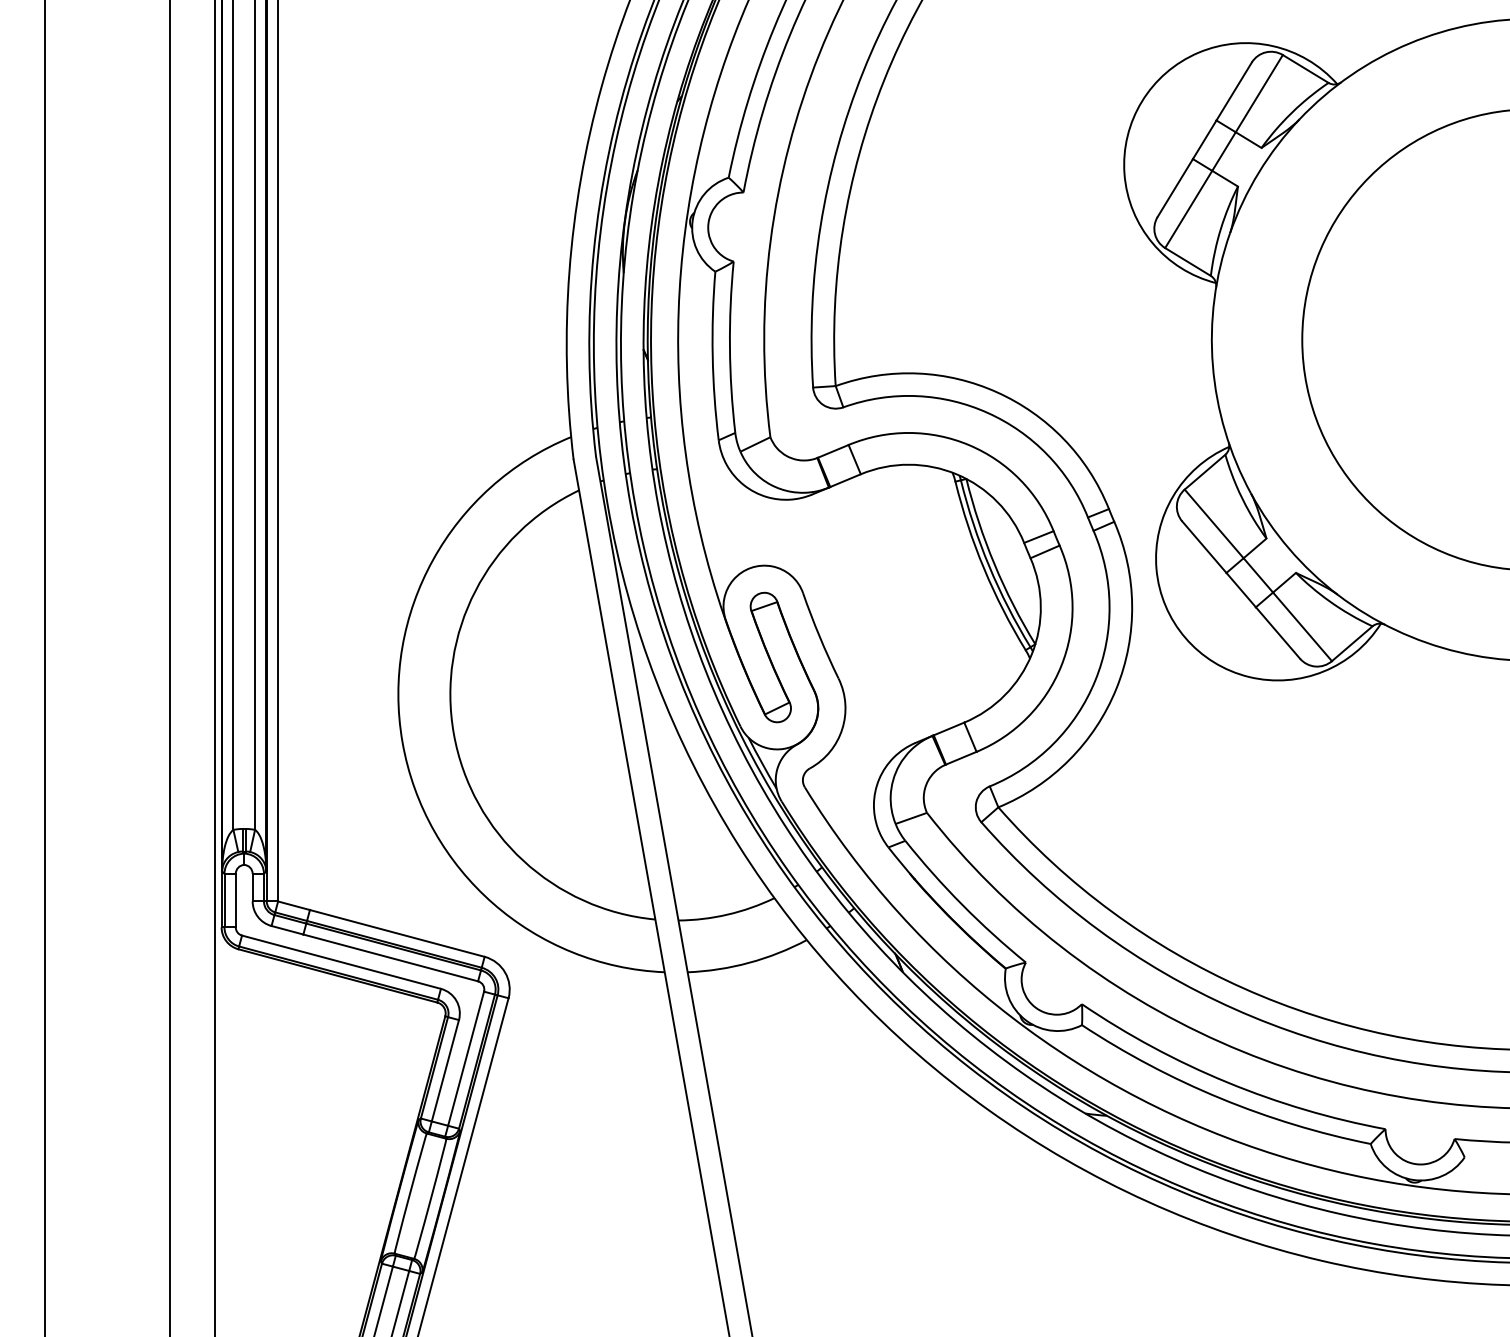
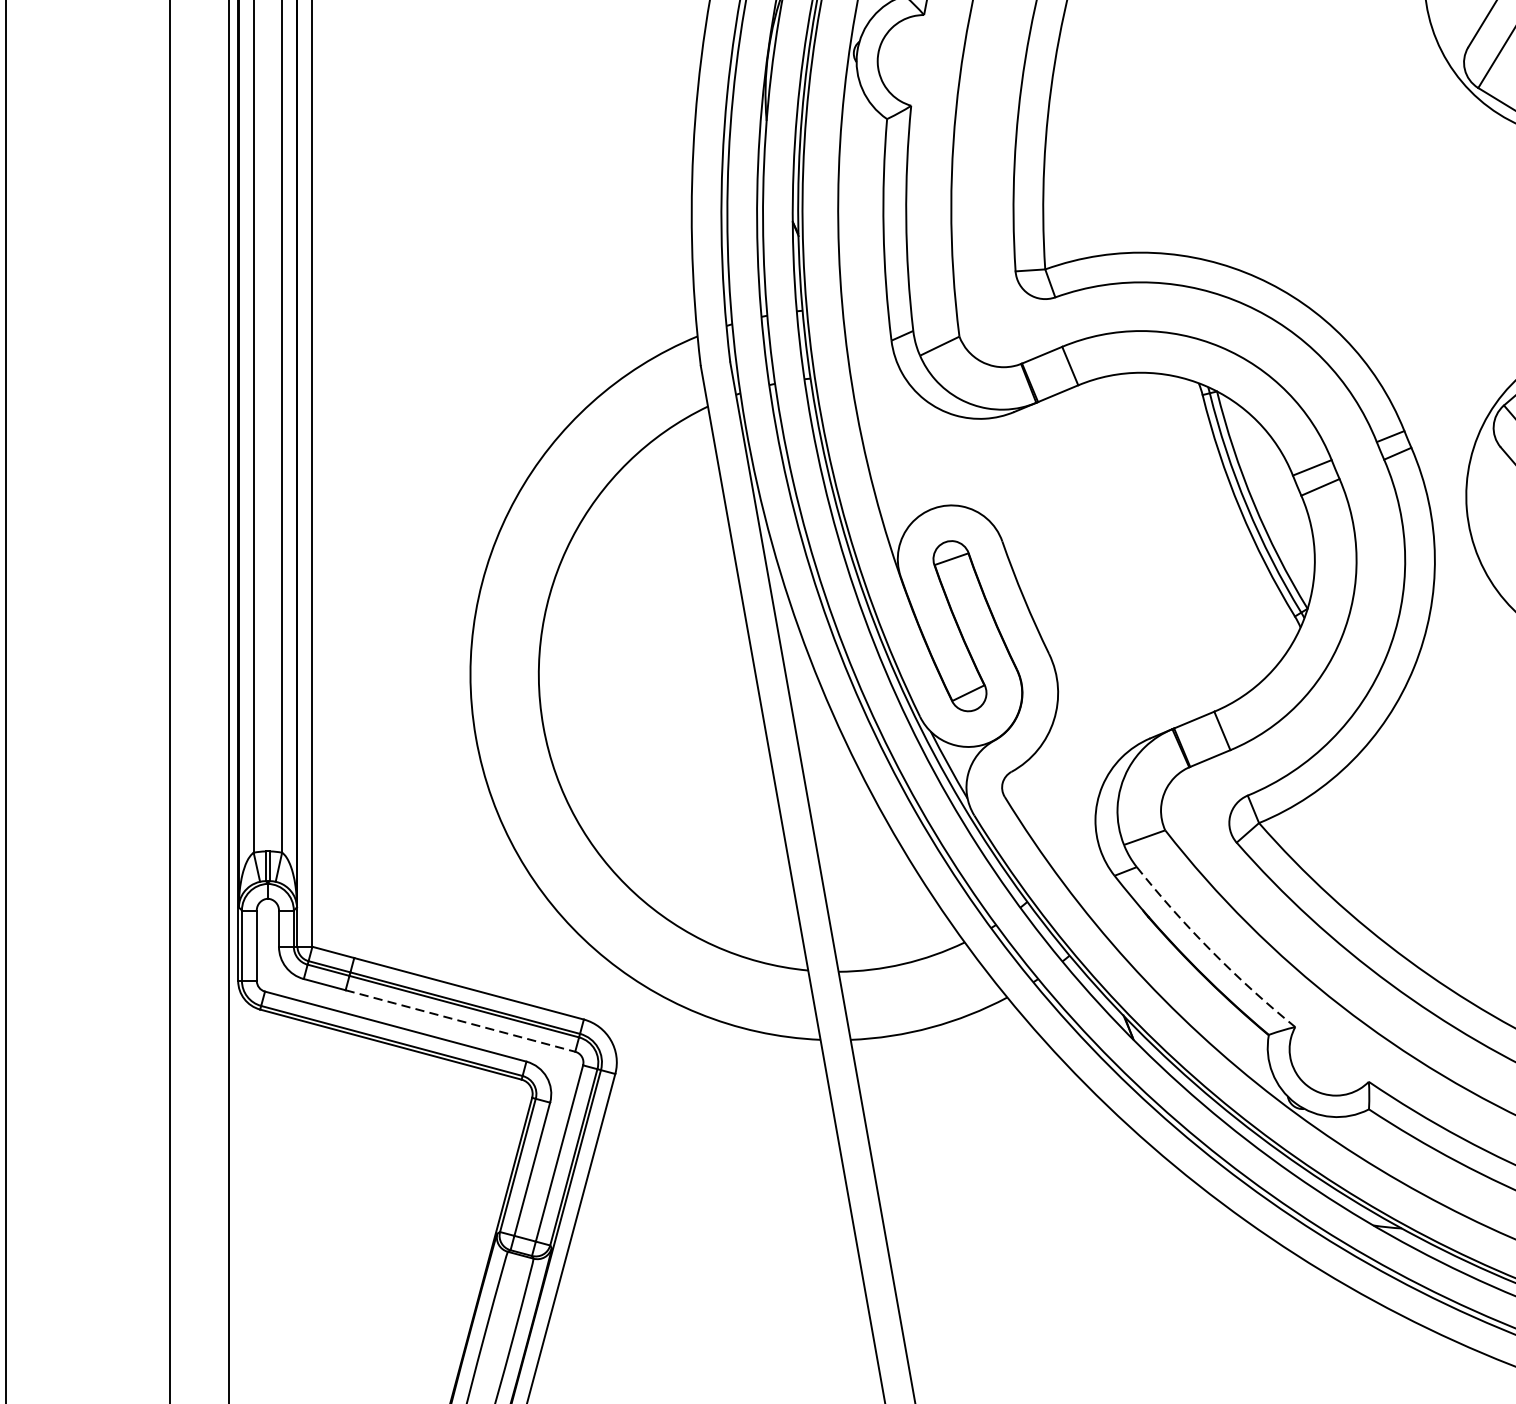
arc: (962, 904) -> (1211, 950), solid -> dashed
line: (391, 958) -> (461, 1021), solid -> dashed

